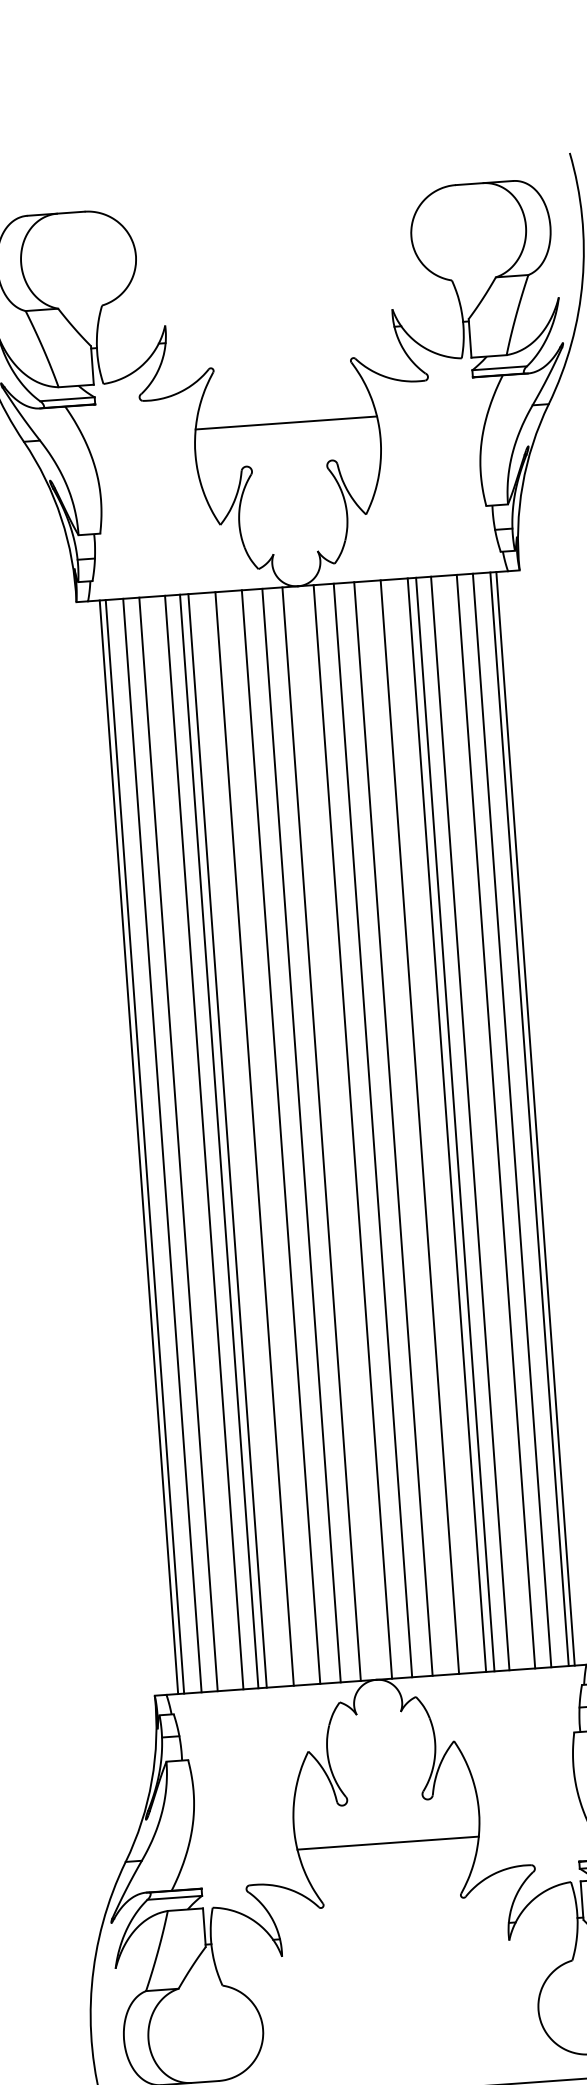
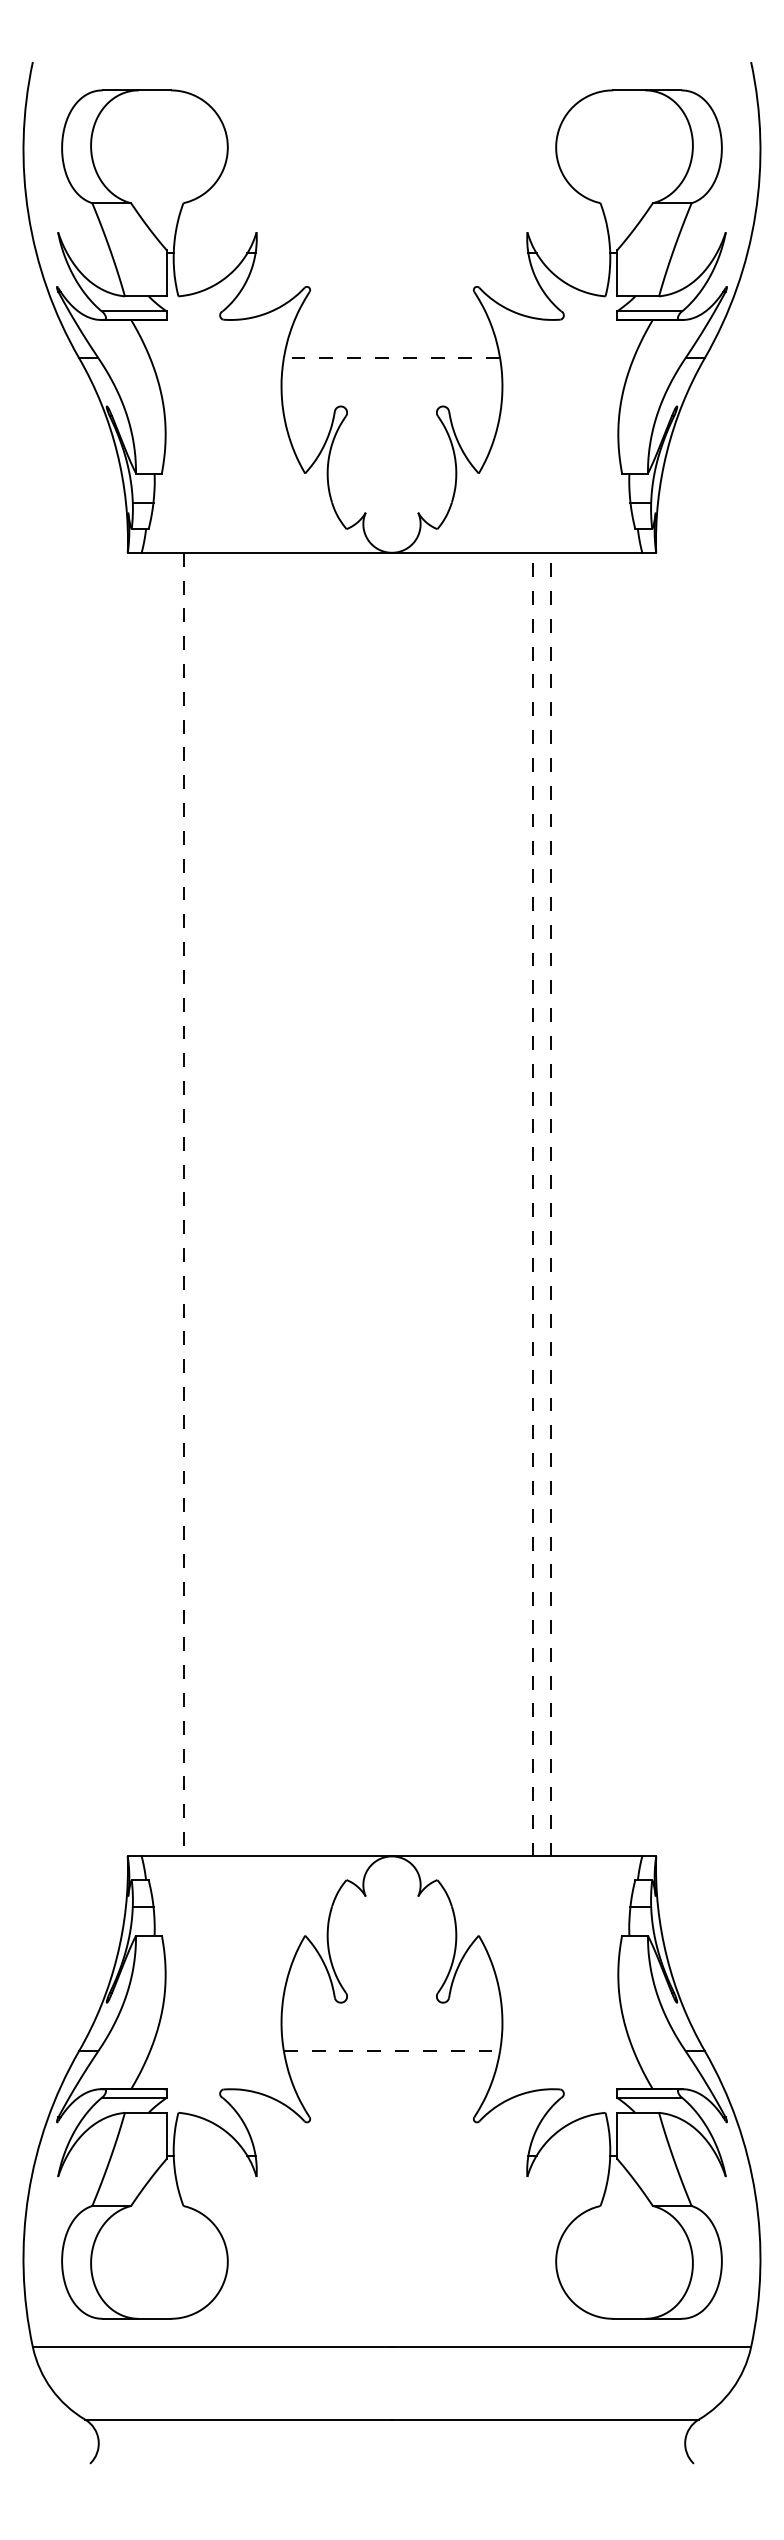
line: (285, 423) -> (391, 358), solid -> dashed
line: (535, 1118) -> (628, 1204), removed
line: (529, 1119) -> (621, 1204), removed
line: (512, 1120) -> (600, 1204), removed
line: (496, 1121) -> (581, 1204), removed
line: (470, 1123) -> (550, 1204), solid -> dashed
line: (455, 1124) -> (532, 1204), solid -> dashed
line: (446, 1125) -> (522, 1204), removed
line: (419, 1127) -> (490, 1204), removed
line: (393, 1128) -> (458, 1204), removed
line: (372, 1130) -> (434, 1204), removed
line: (352, 1131) -> (410, 1204), removed
line: (321, 1134) -> (373, 1204), removed
line: (301, 1135) -> (349, 1204), removed
line: (281, 1136) -> (325, 1204), removed
line: (254, 1138) -> (293, 1204), removed
line: (227, 1140) -> (261, 1204), removed
line: (219, 1141) -> (251, 1204), removed
line: (204, 1142) -> (233, 1204), removed
line: (178, 1144) -> (202, 1204), removed
line: (162, 1145) -> (183, 1204), solid -> dashed
line: (144, 1146) -> (162, 1204), removed
line: (138, 1147) -> (155, 1204), removed
line: (388, 1843) -> (392, 2051), solid -> dashed

